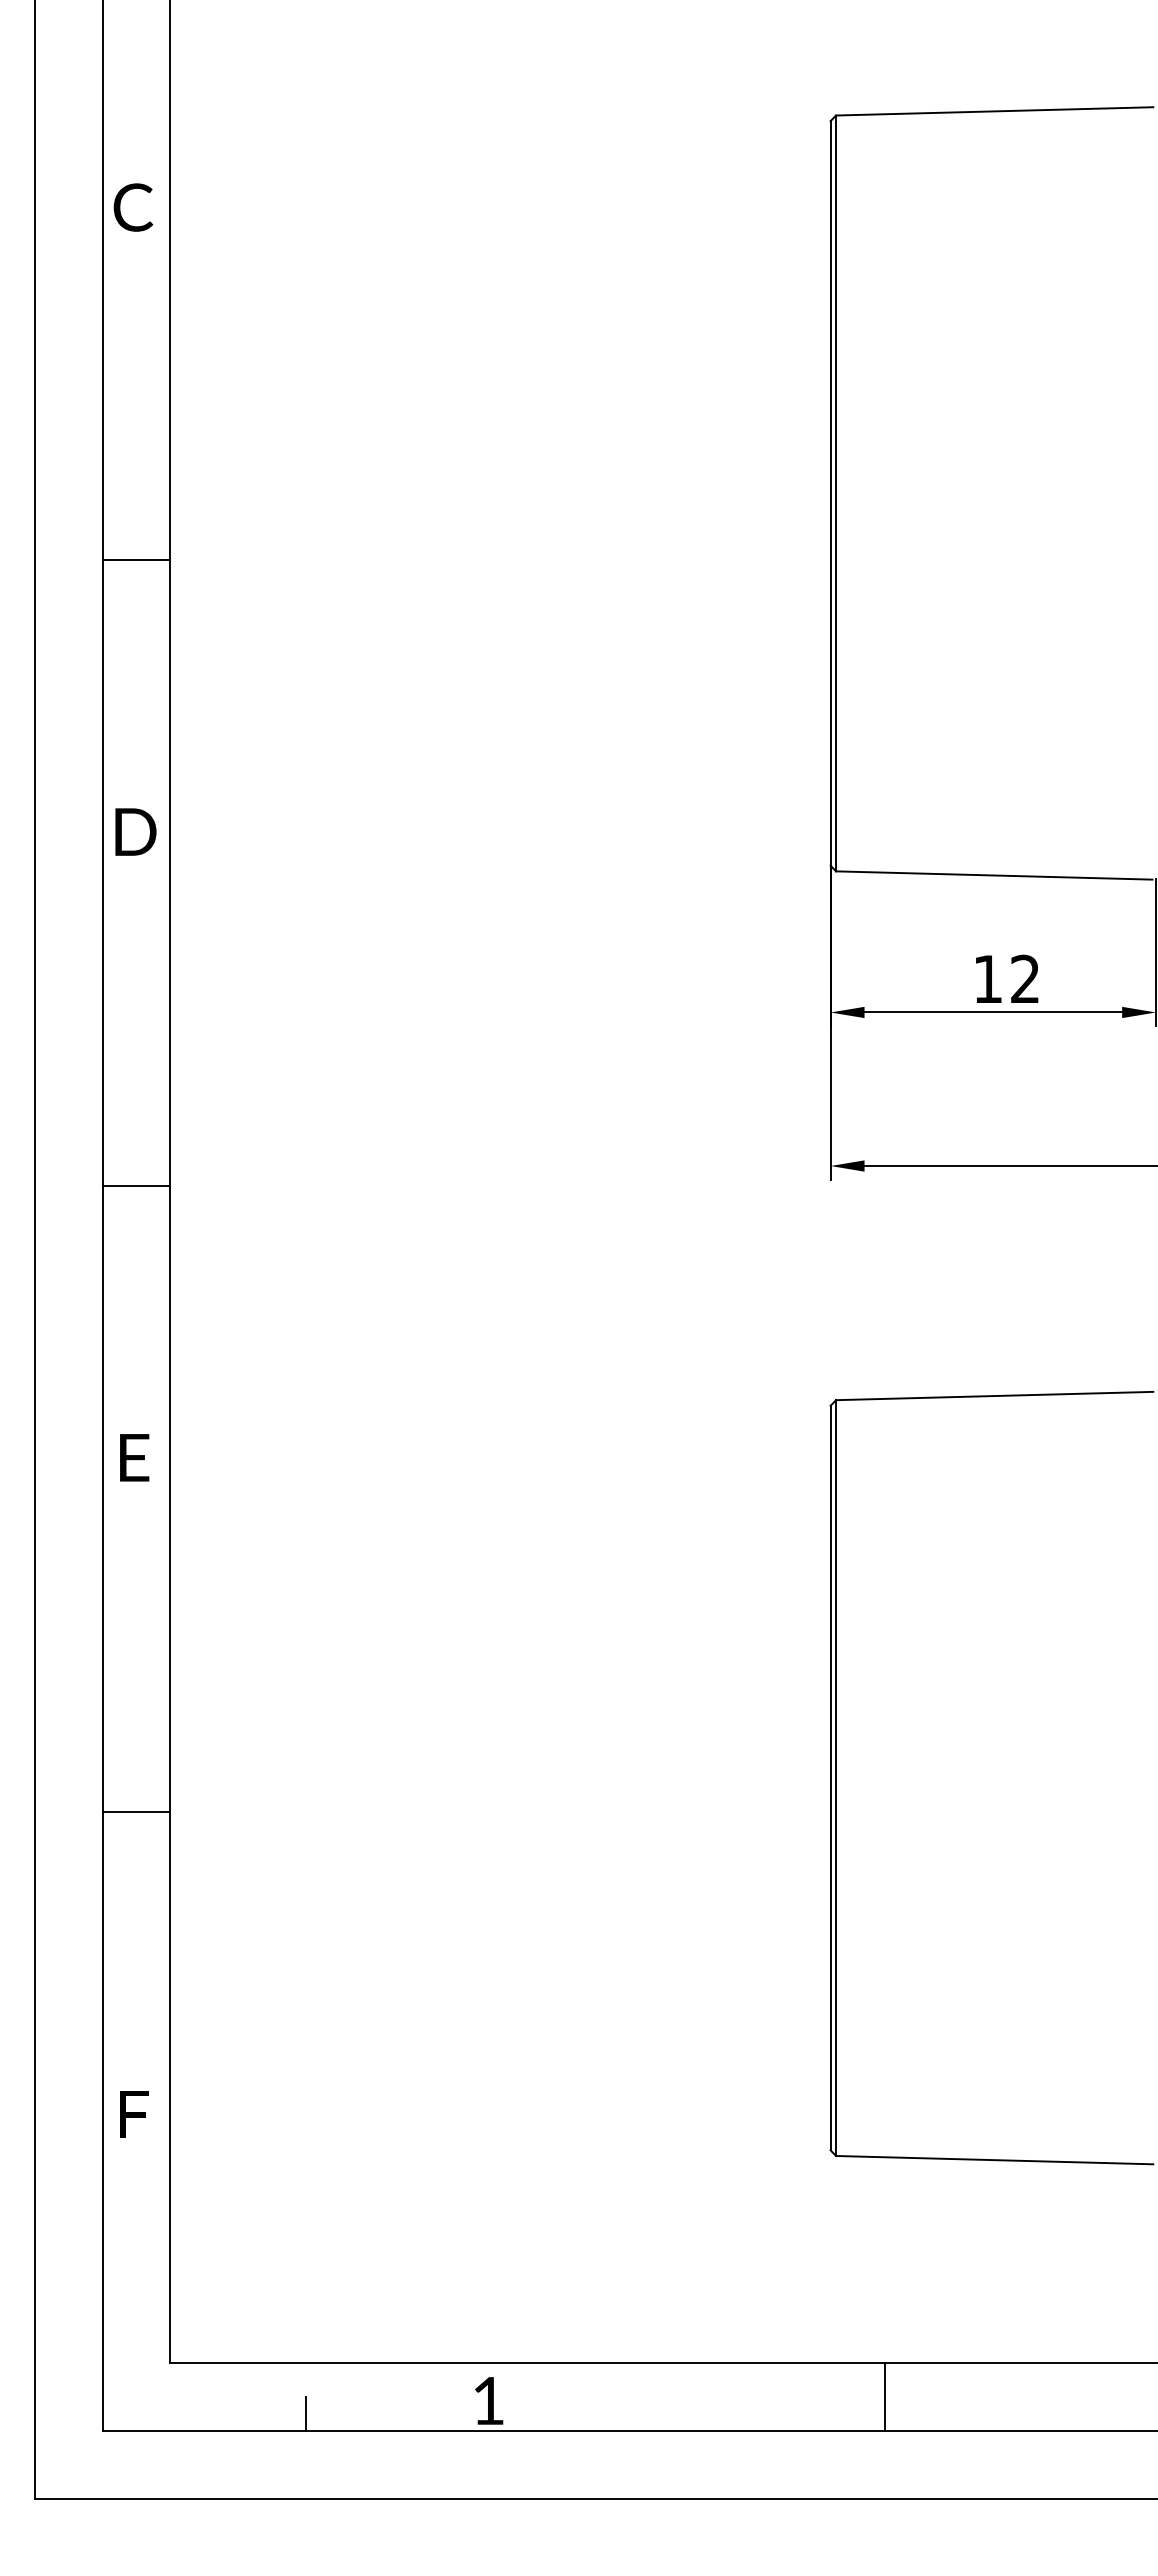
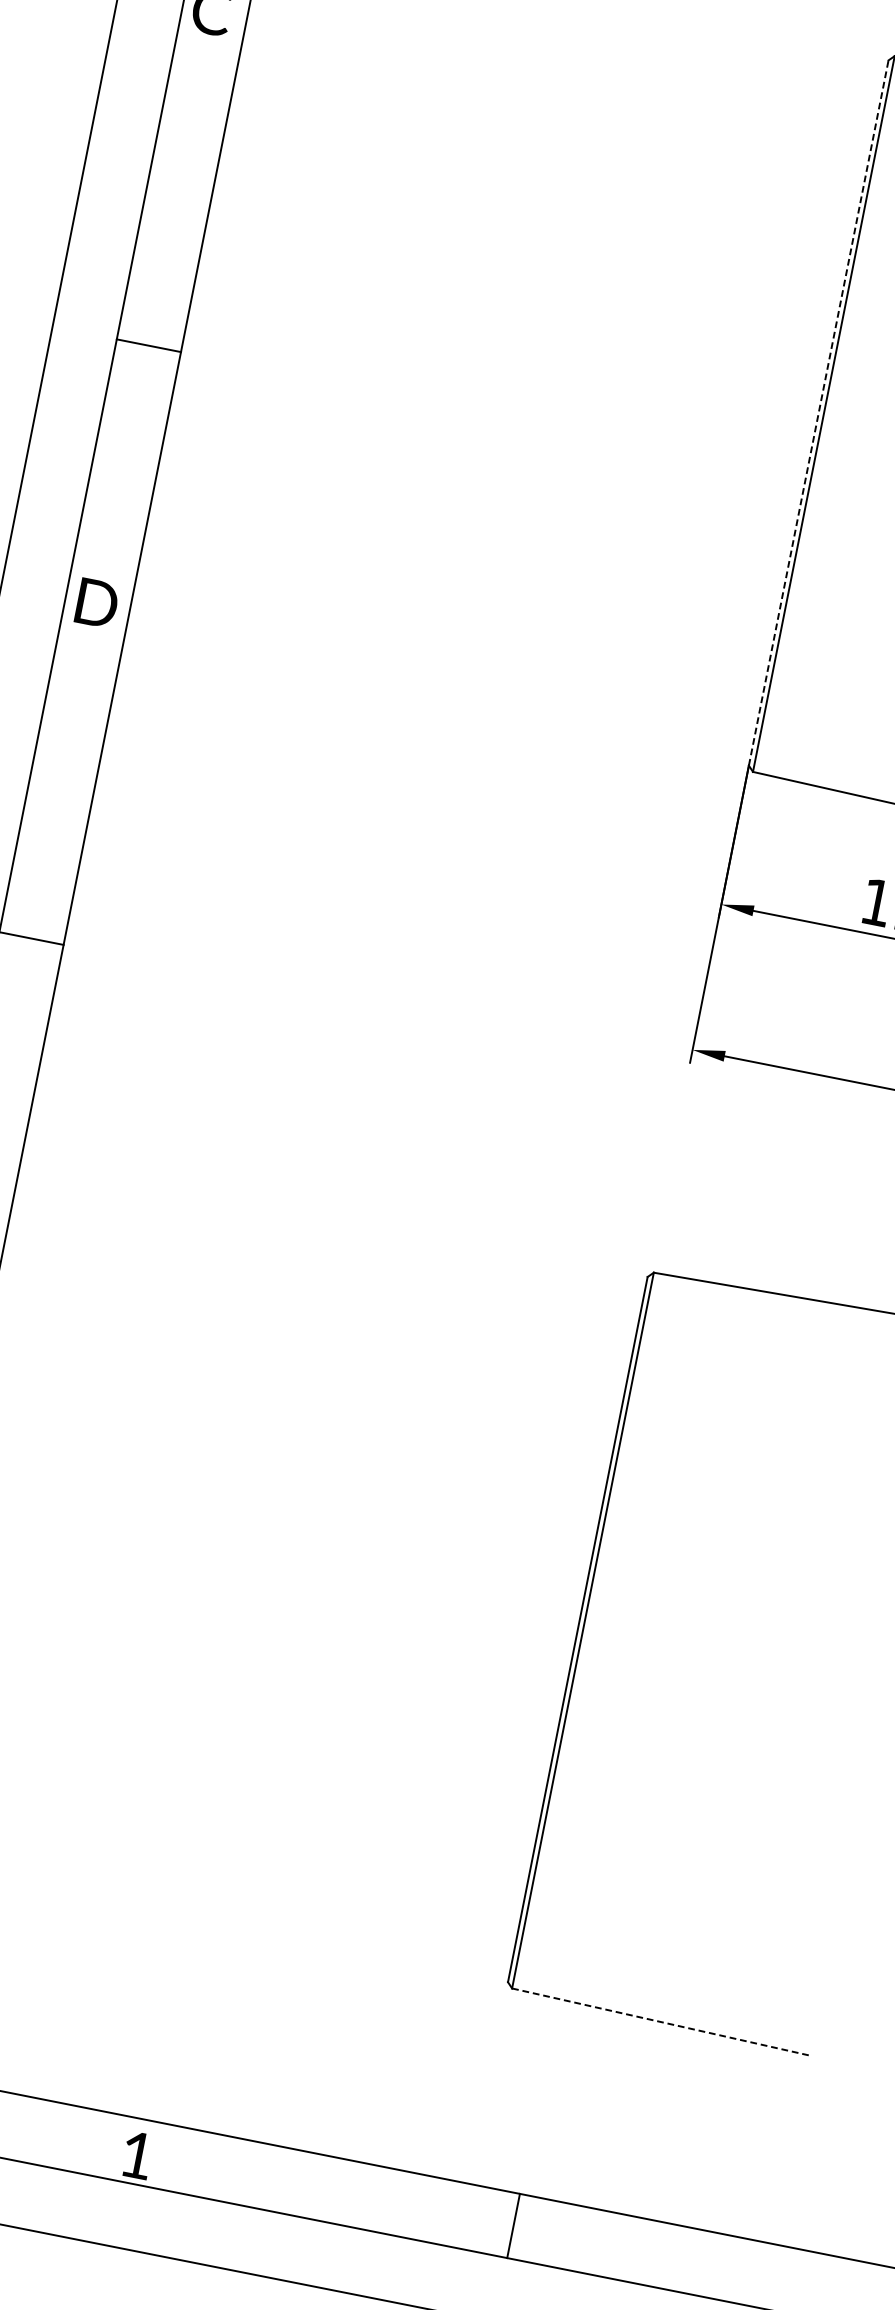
line: (830, 492) -> (818, 412), solid -> dashed
line: (994, 2160) -> (661, 2022), solid -> dashed

